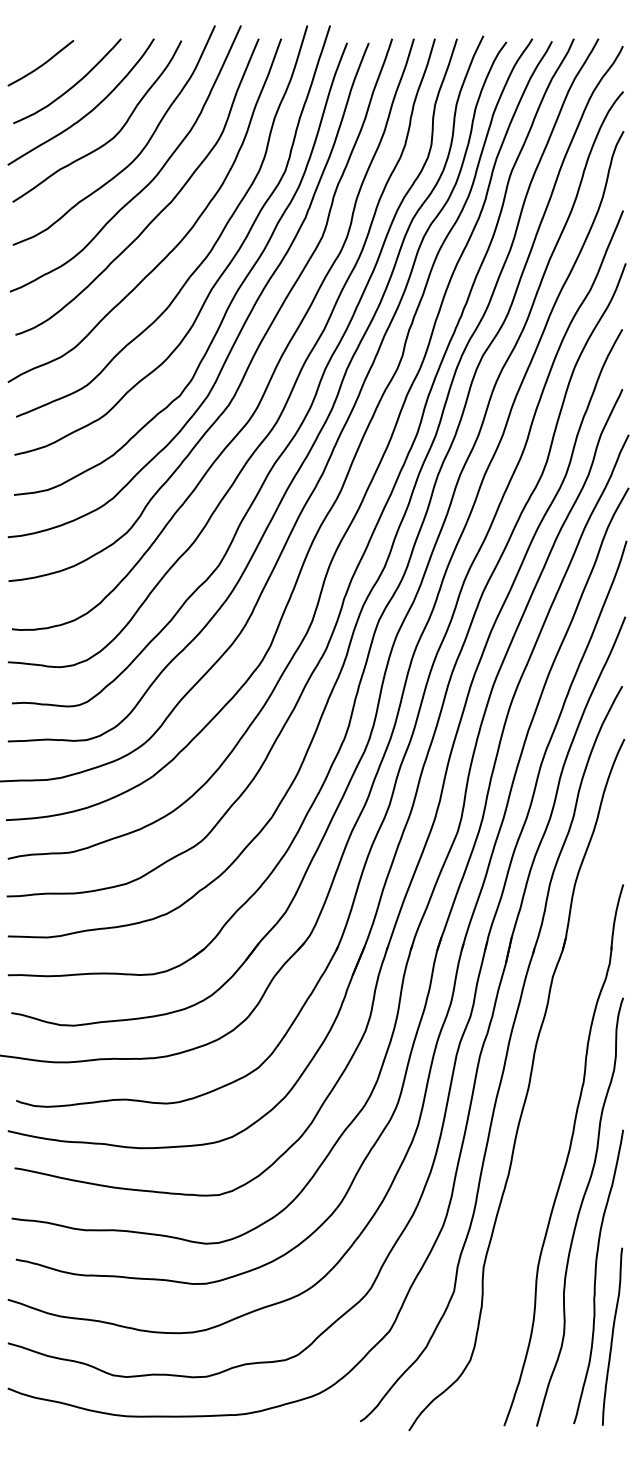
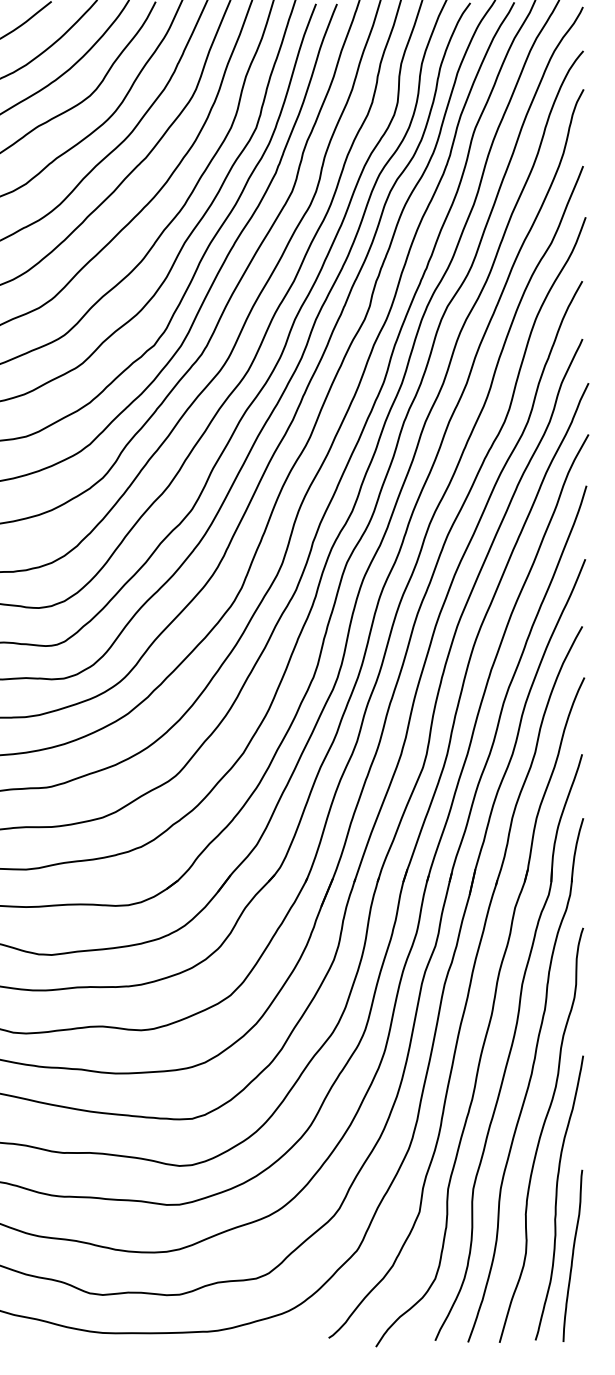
part: (545, 1121) -> (508, 1047), added

